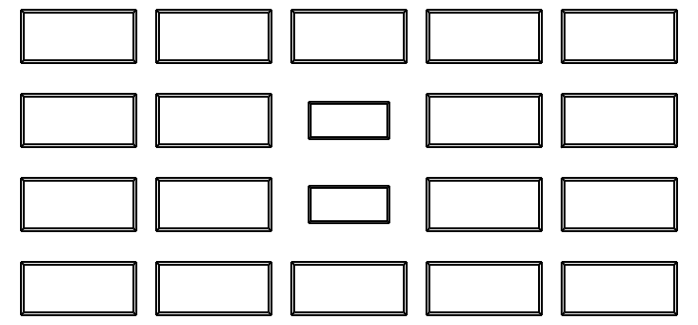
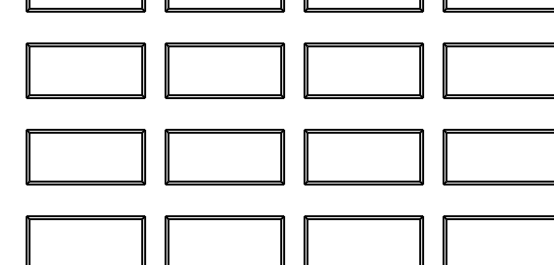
part: (348, 120) -> (363, 70), size x1.43
part: (348, 204) -> (363, 157), size x1.43

